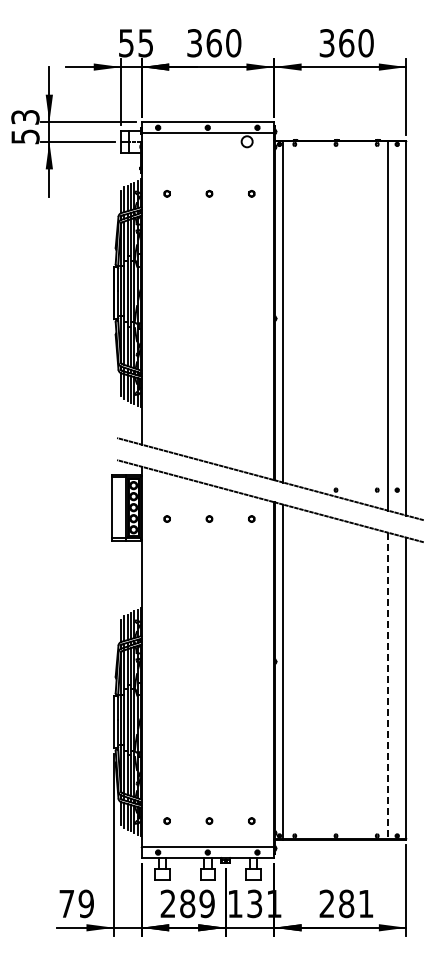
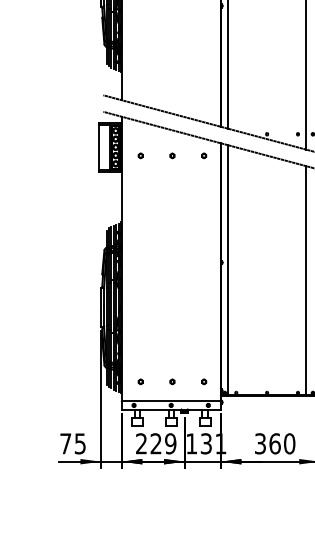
line: (388, 686) -> (306, 281), dashed -> solid
text: (85, 903) -> (79, 443), 79 -> 75
text: (187, 903) -> (156, 443), 289 -> 229
text: (346, 903) -> (274, 443), 281 -> 360

